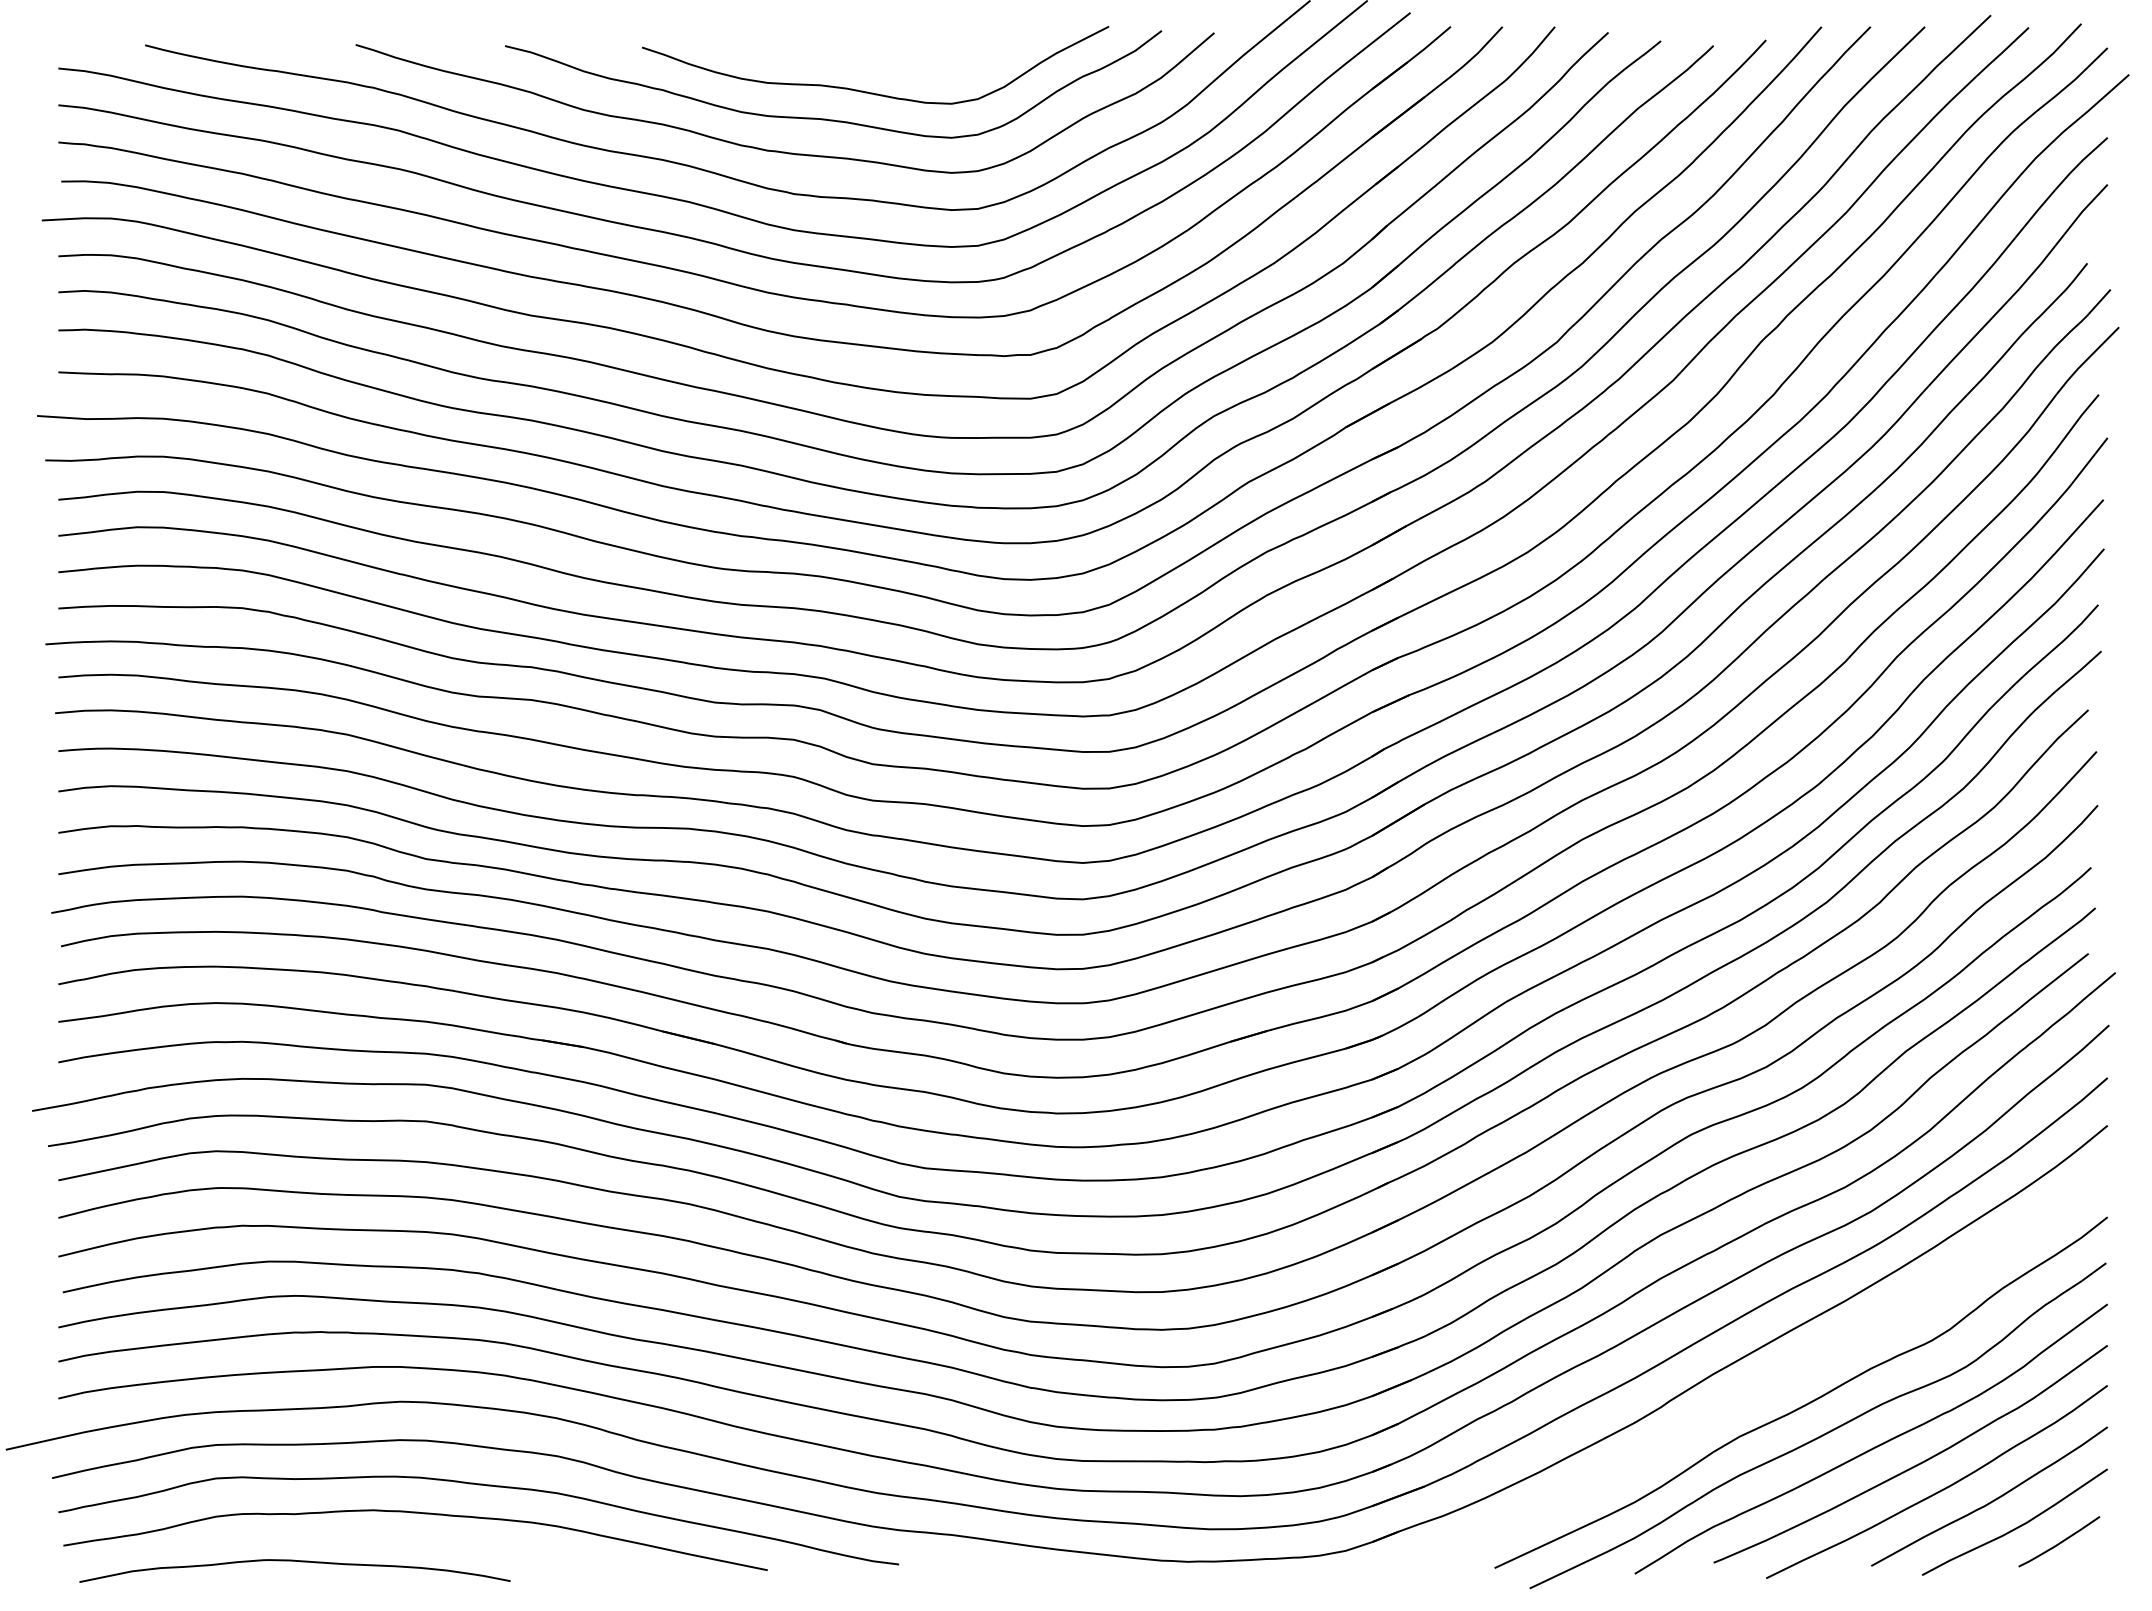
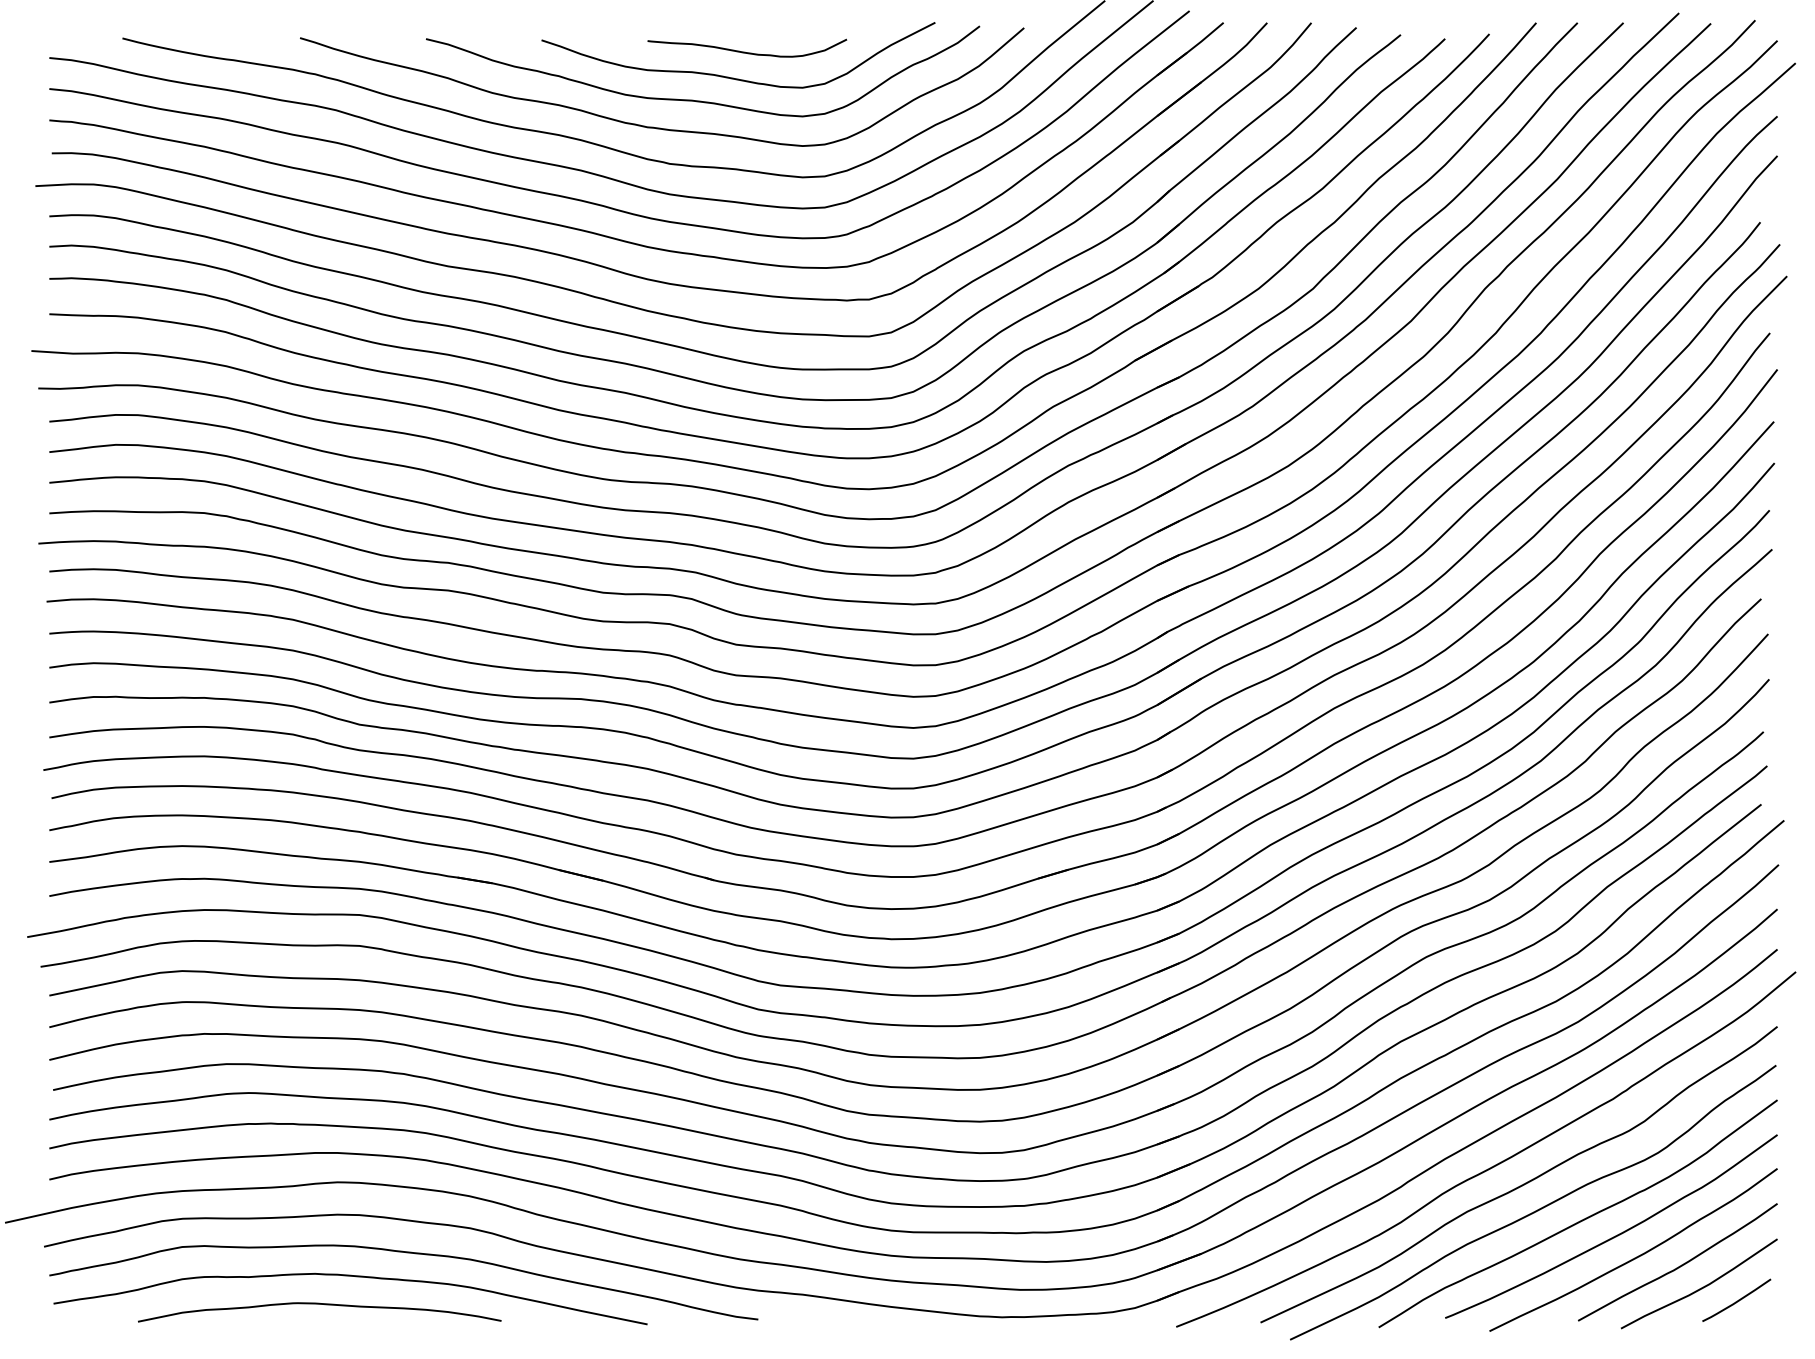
curve: (885, 61) -> (746, 52), added
curve: (1771, 1381) -> (1494, 1165), added
curve: (294, 1561) -> (319, 1304), moved

